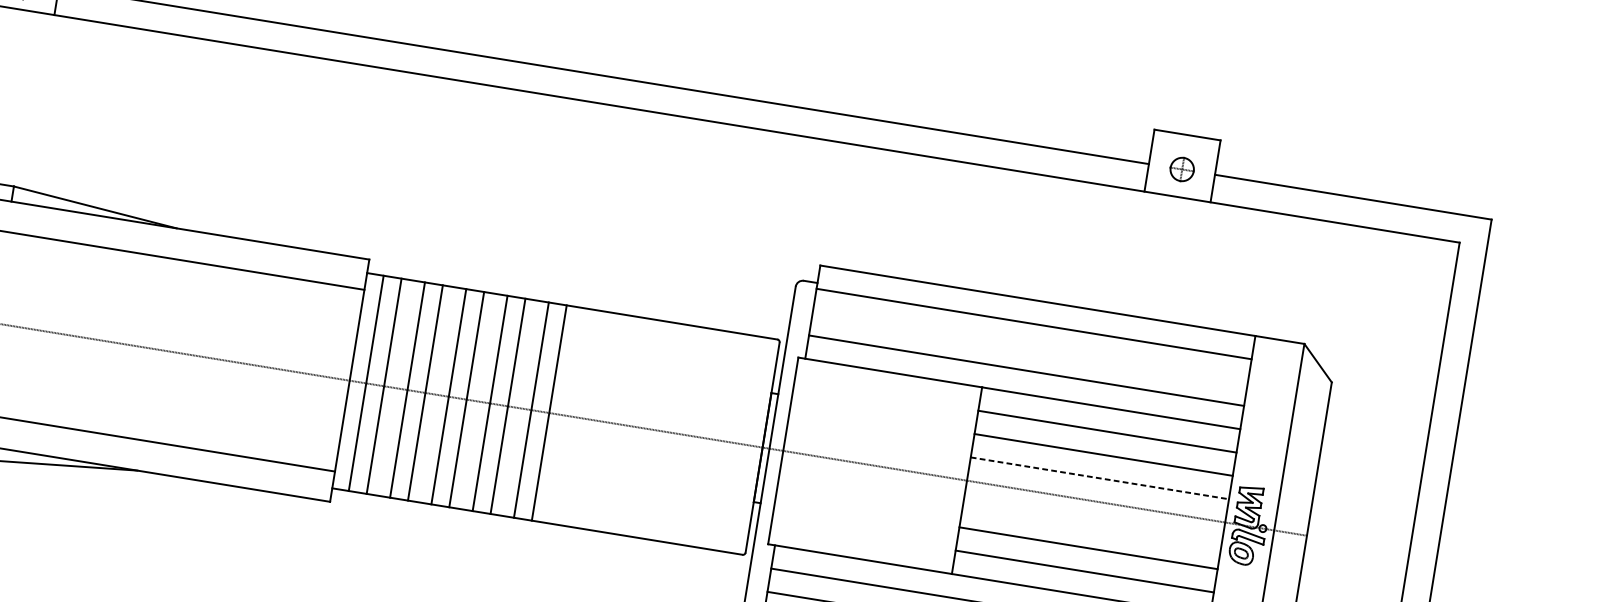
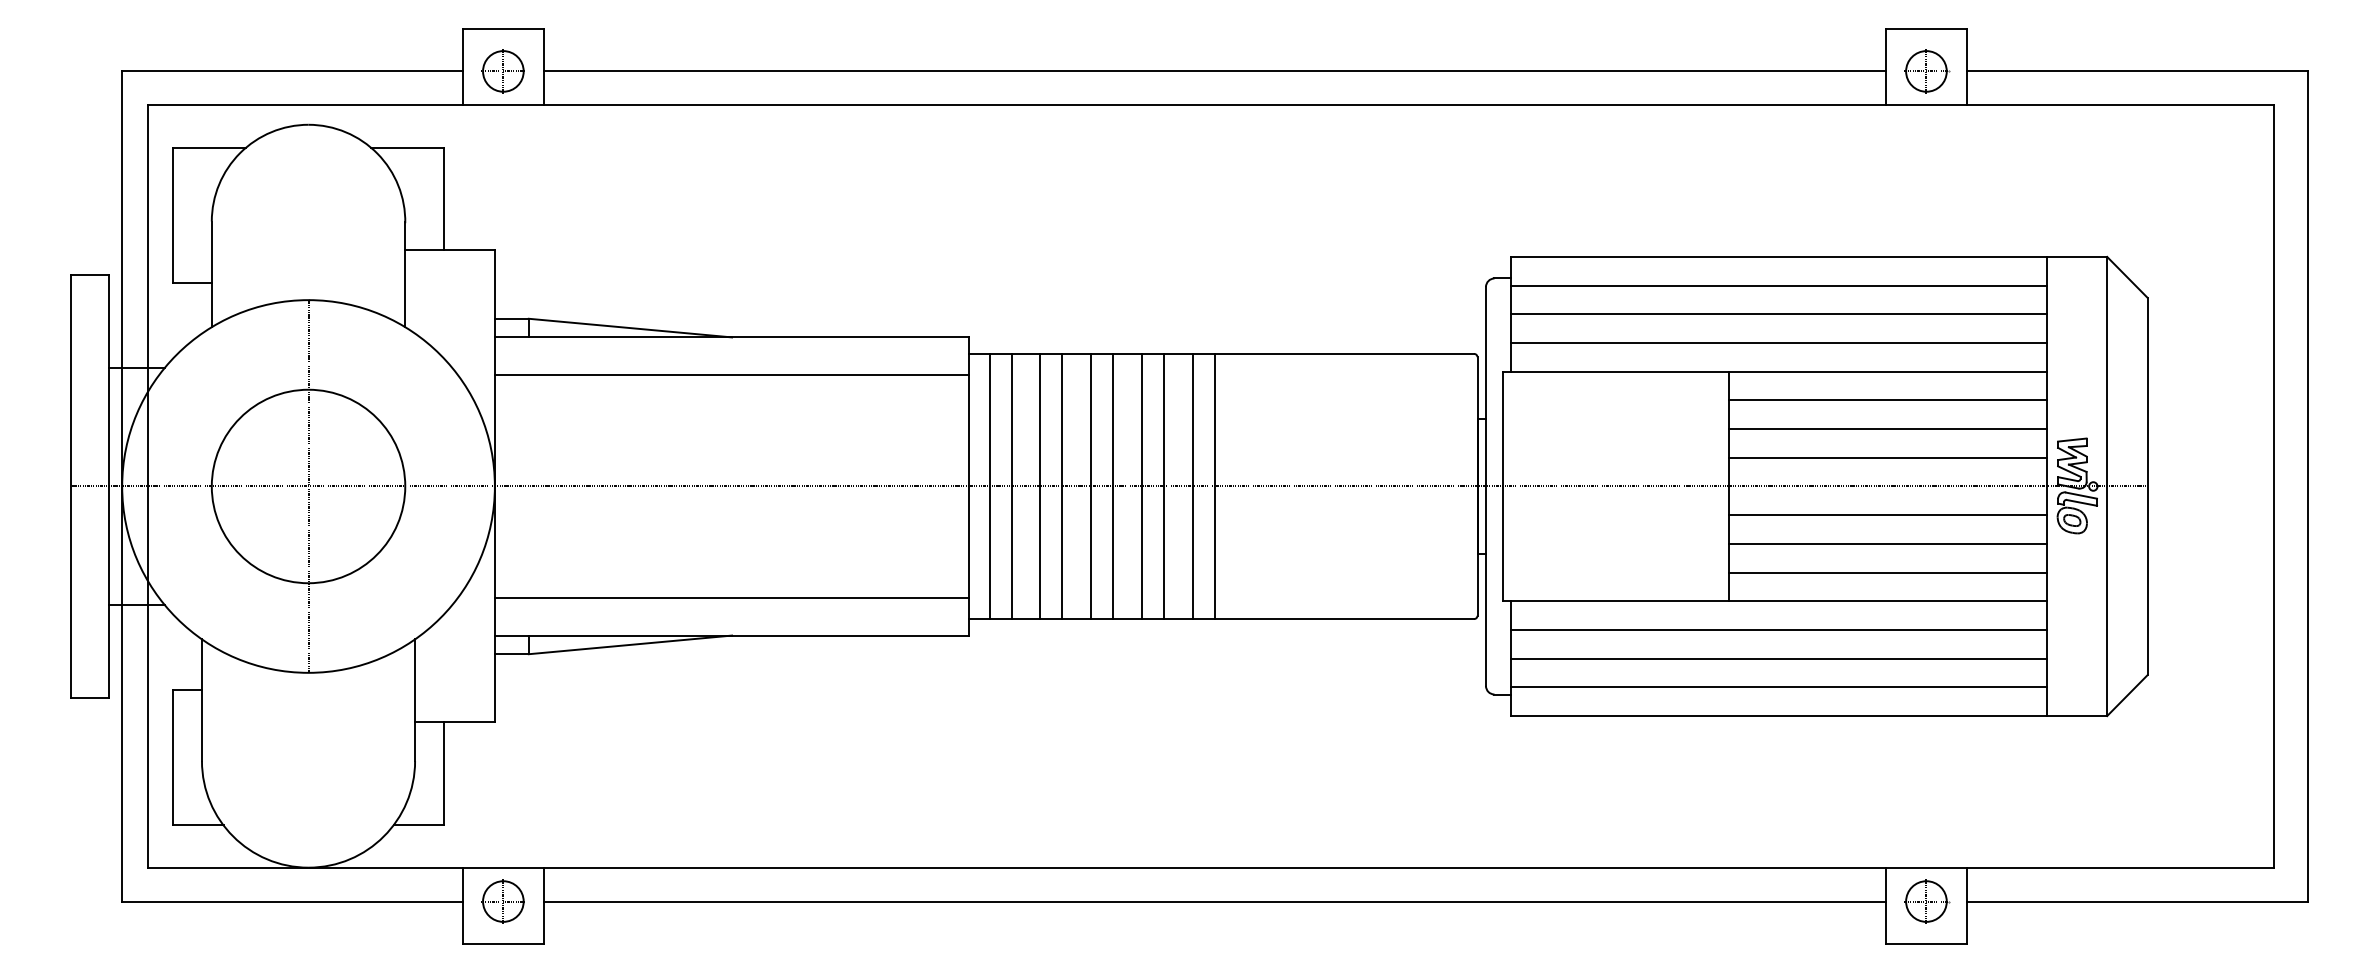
part: (1182, 169) -> (1927, 71), size x1.43
line: (1029, 347) -> (1778, 314), added
line: (1099, 477) -> (1887, 457), dashed -> solid
line: (1091, 525) -> (1887, 515), added

